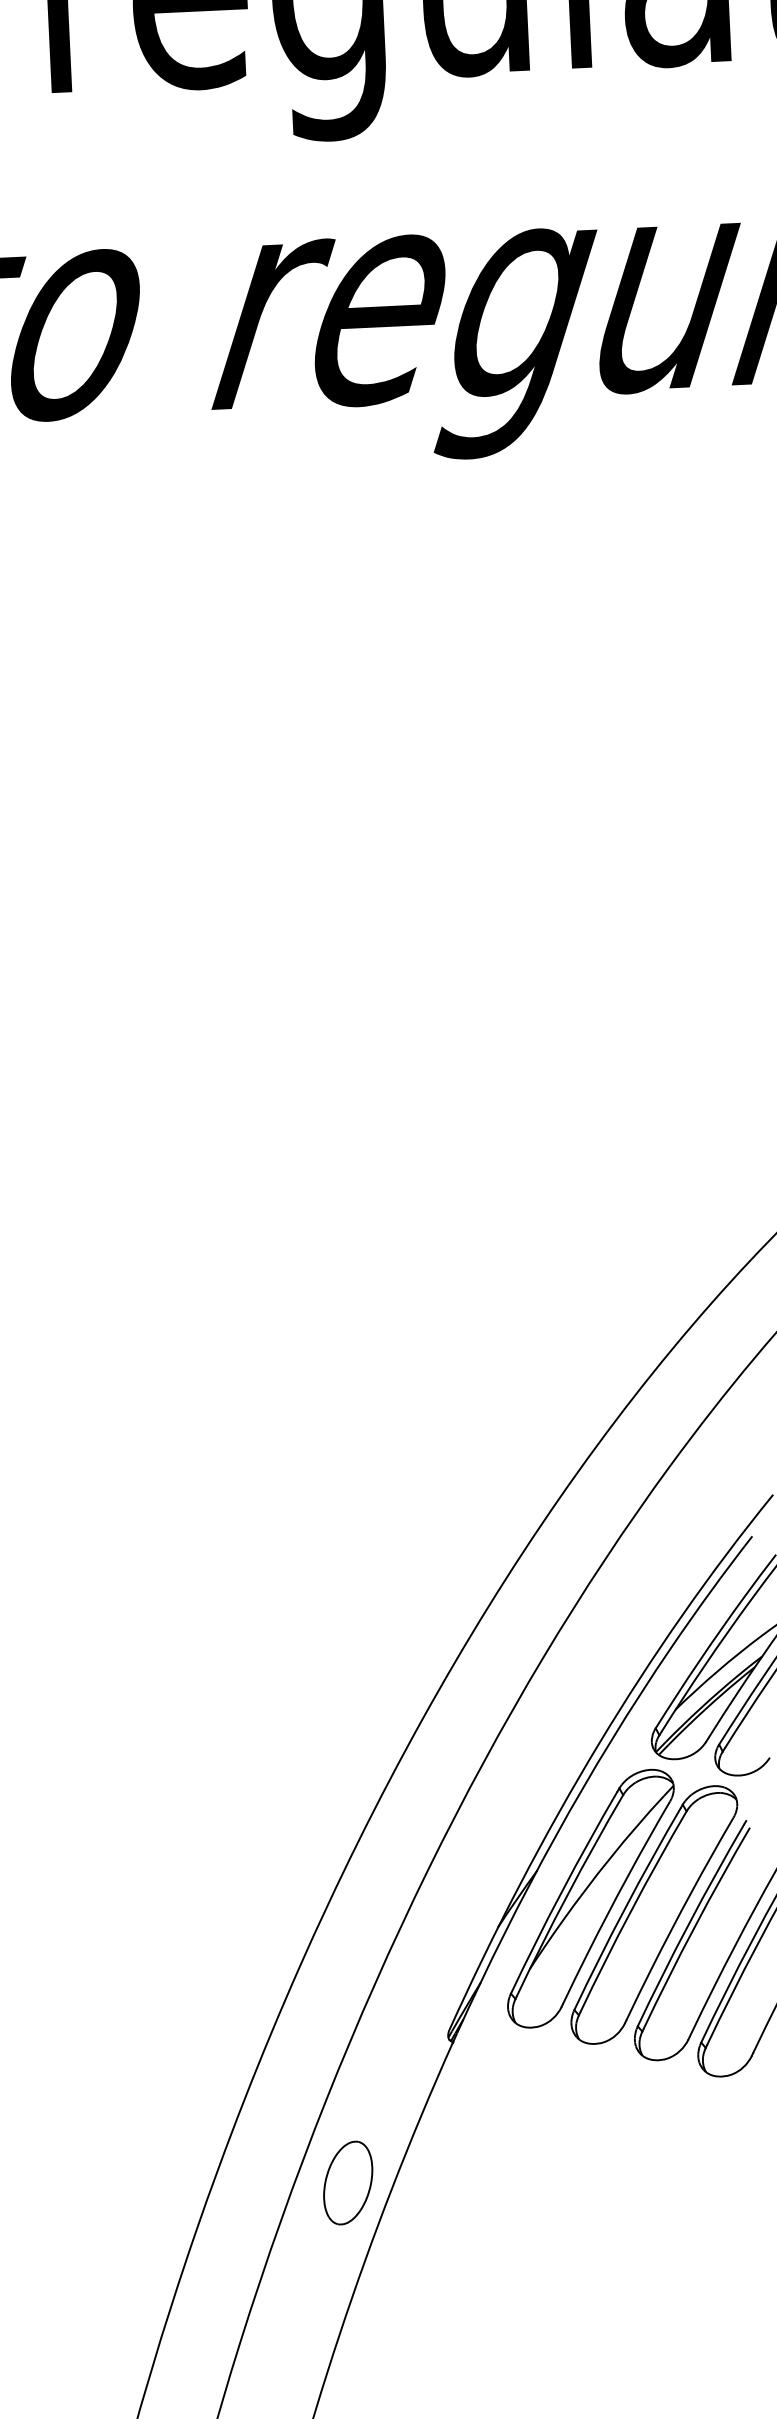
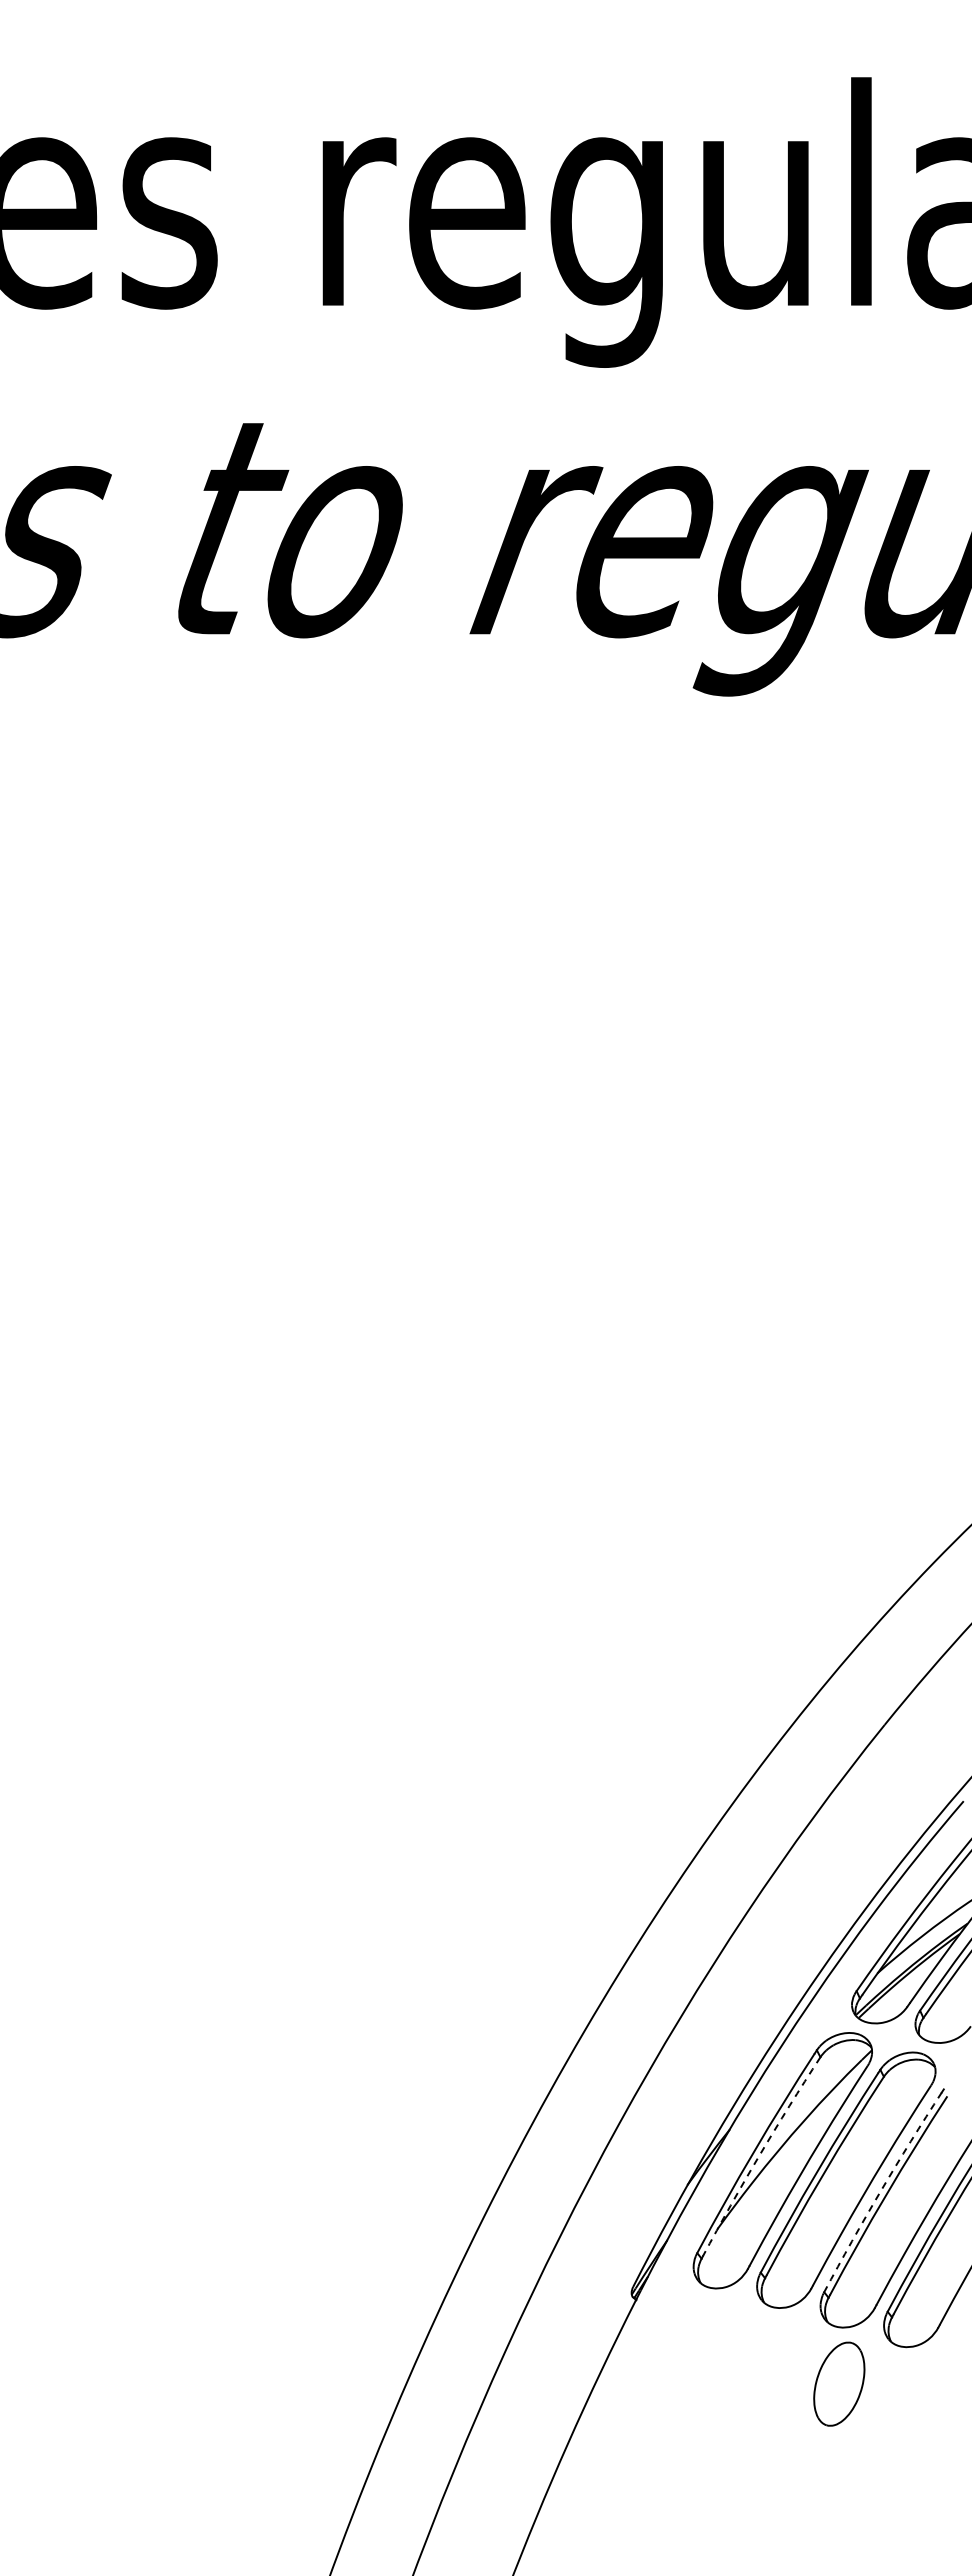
arc: (567, 1894) -> (759, 2155), solid -> dashed
arc: (688, 1924) -> (880, 2191), solid -> dashed
part: (348, 2182) -> (839, 2383), moved

